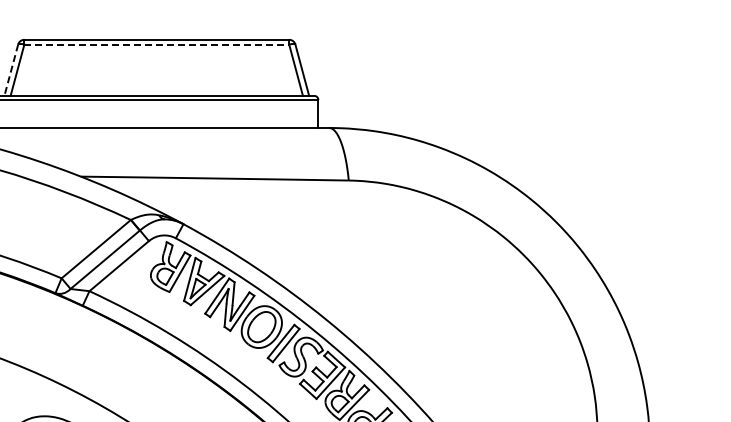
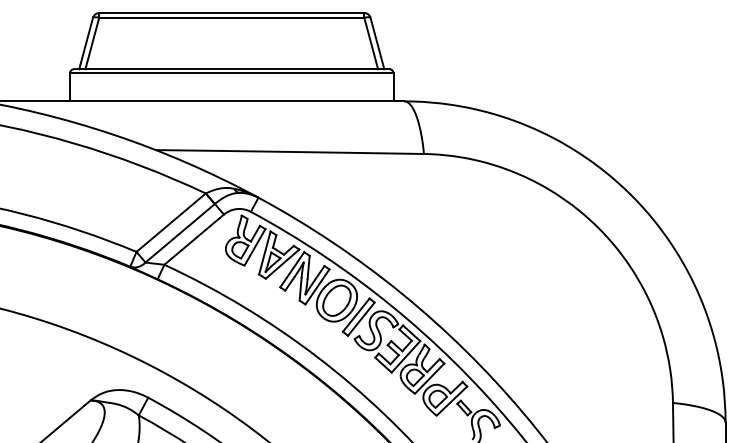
line: (156, 44) -> (231, 17), dashed -> solid
line: (11, 70) -> (86, 43), dashed -> solid

